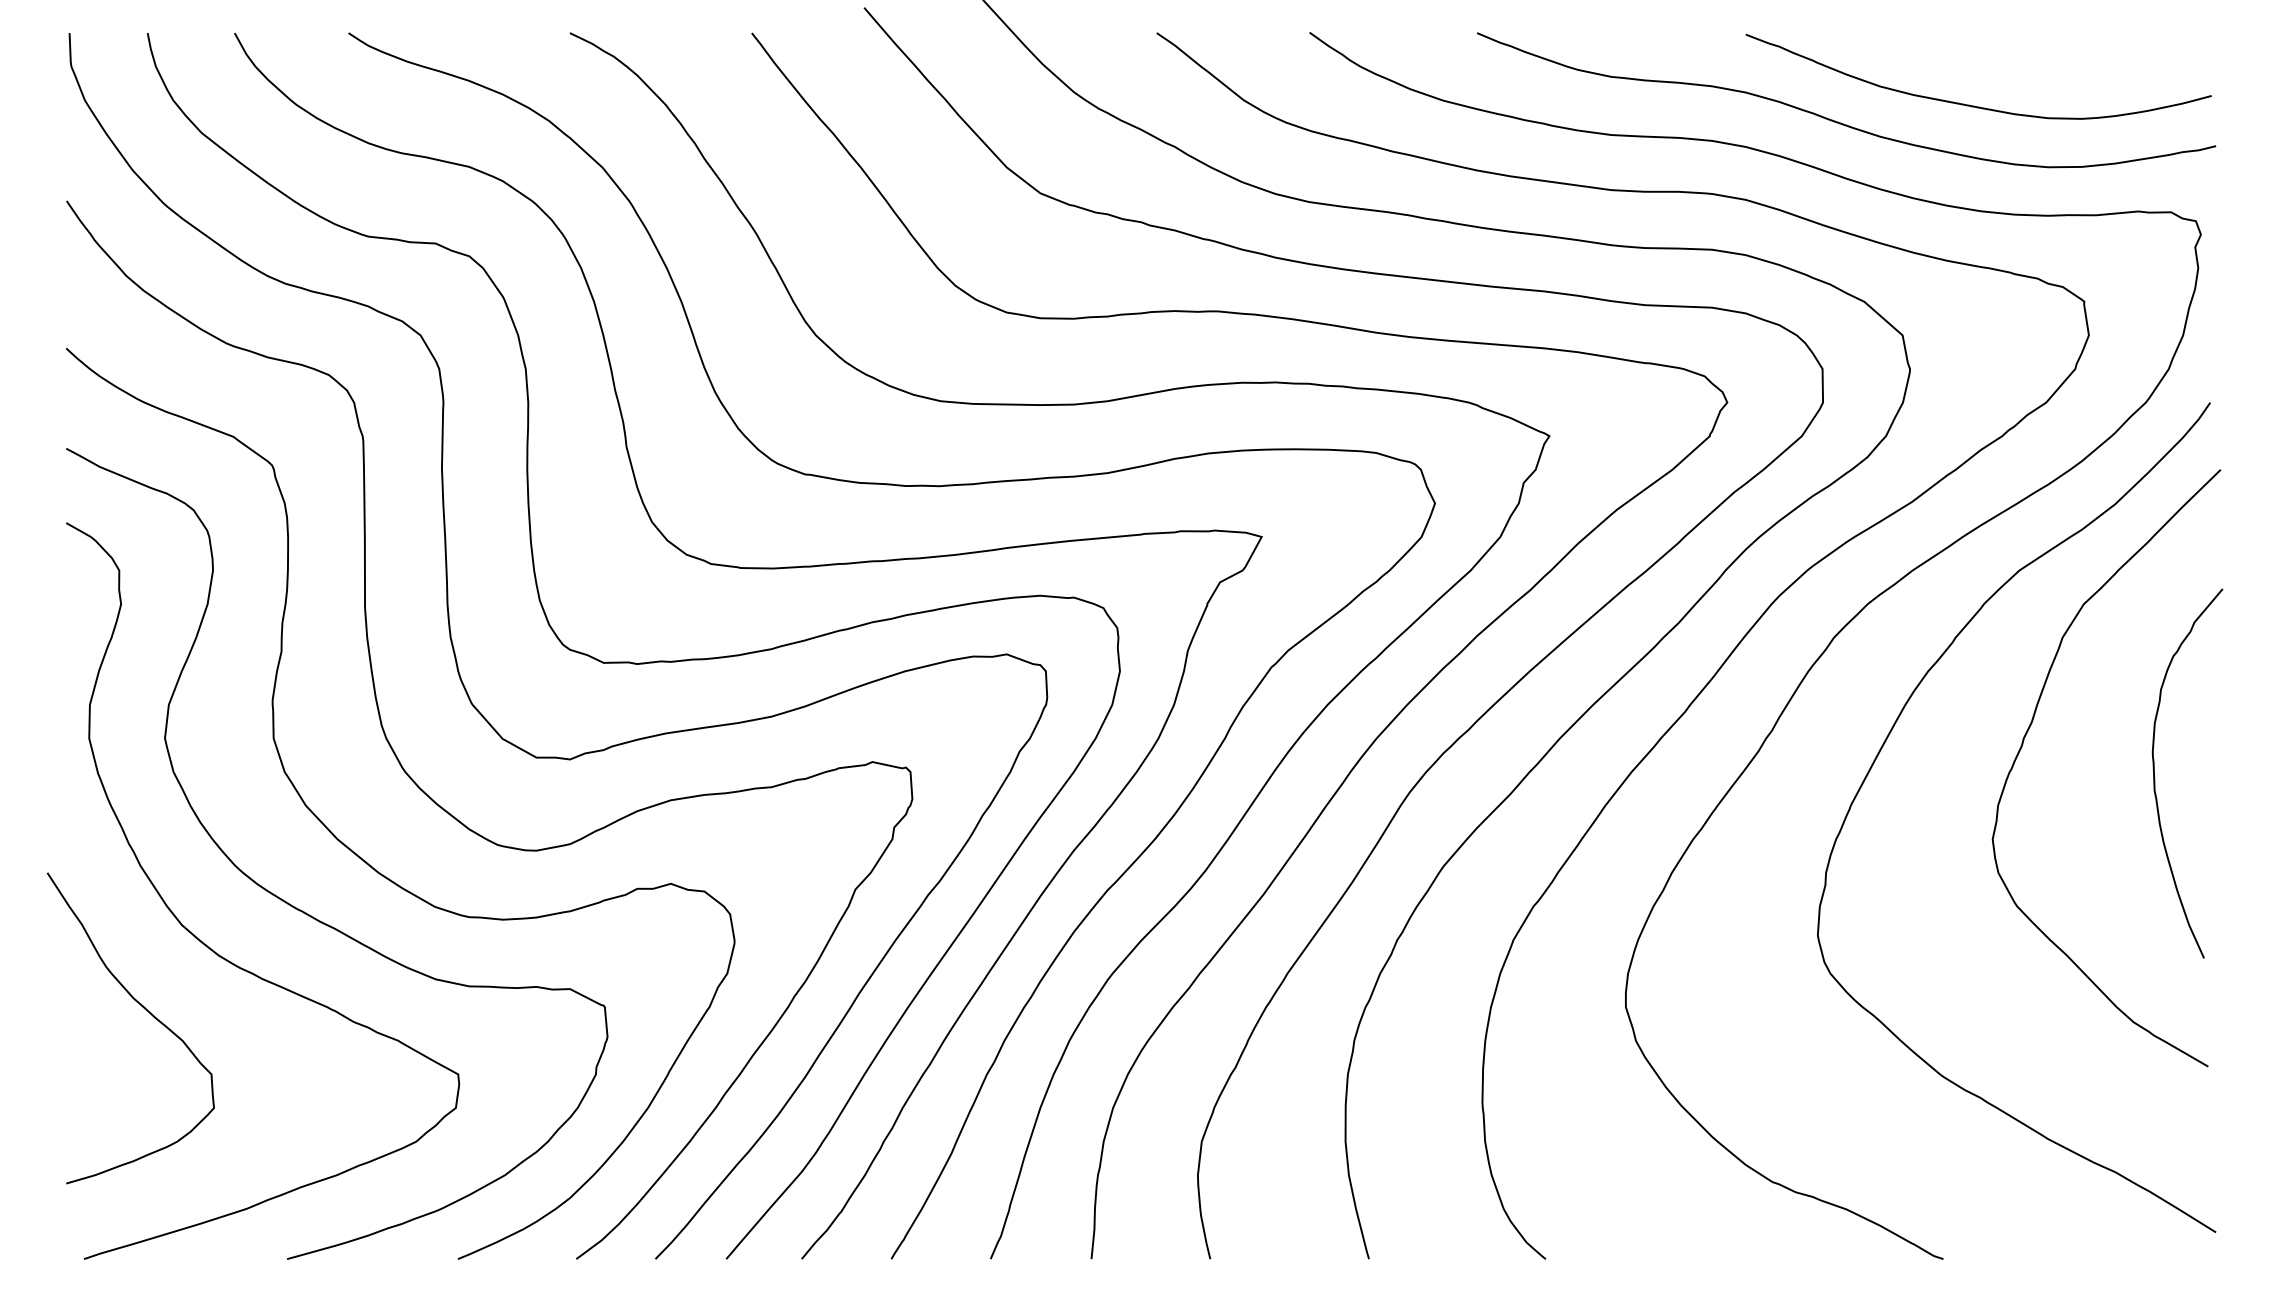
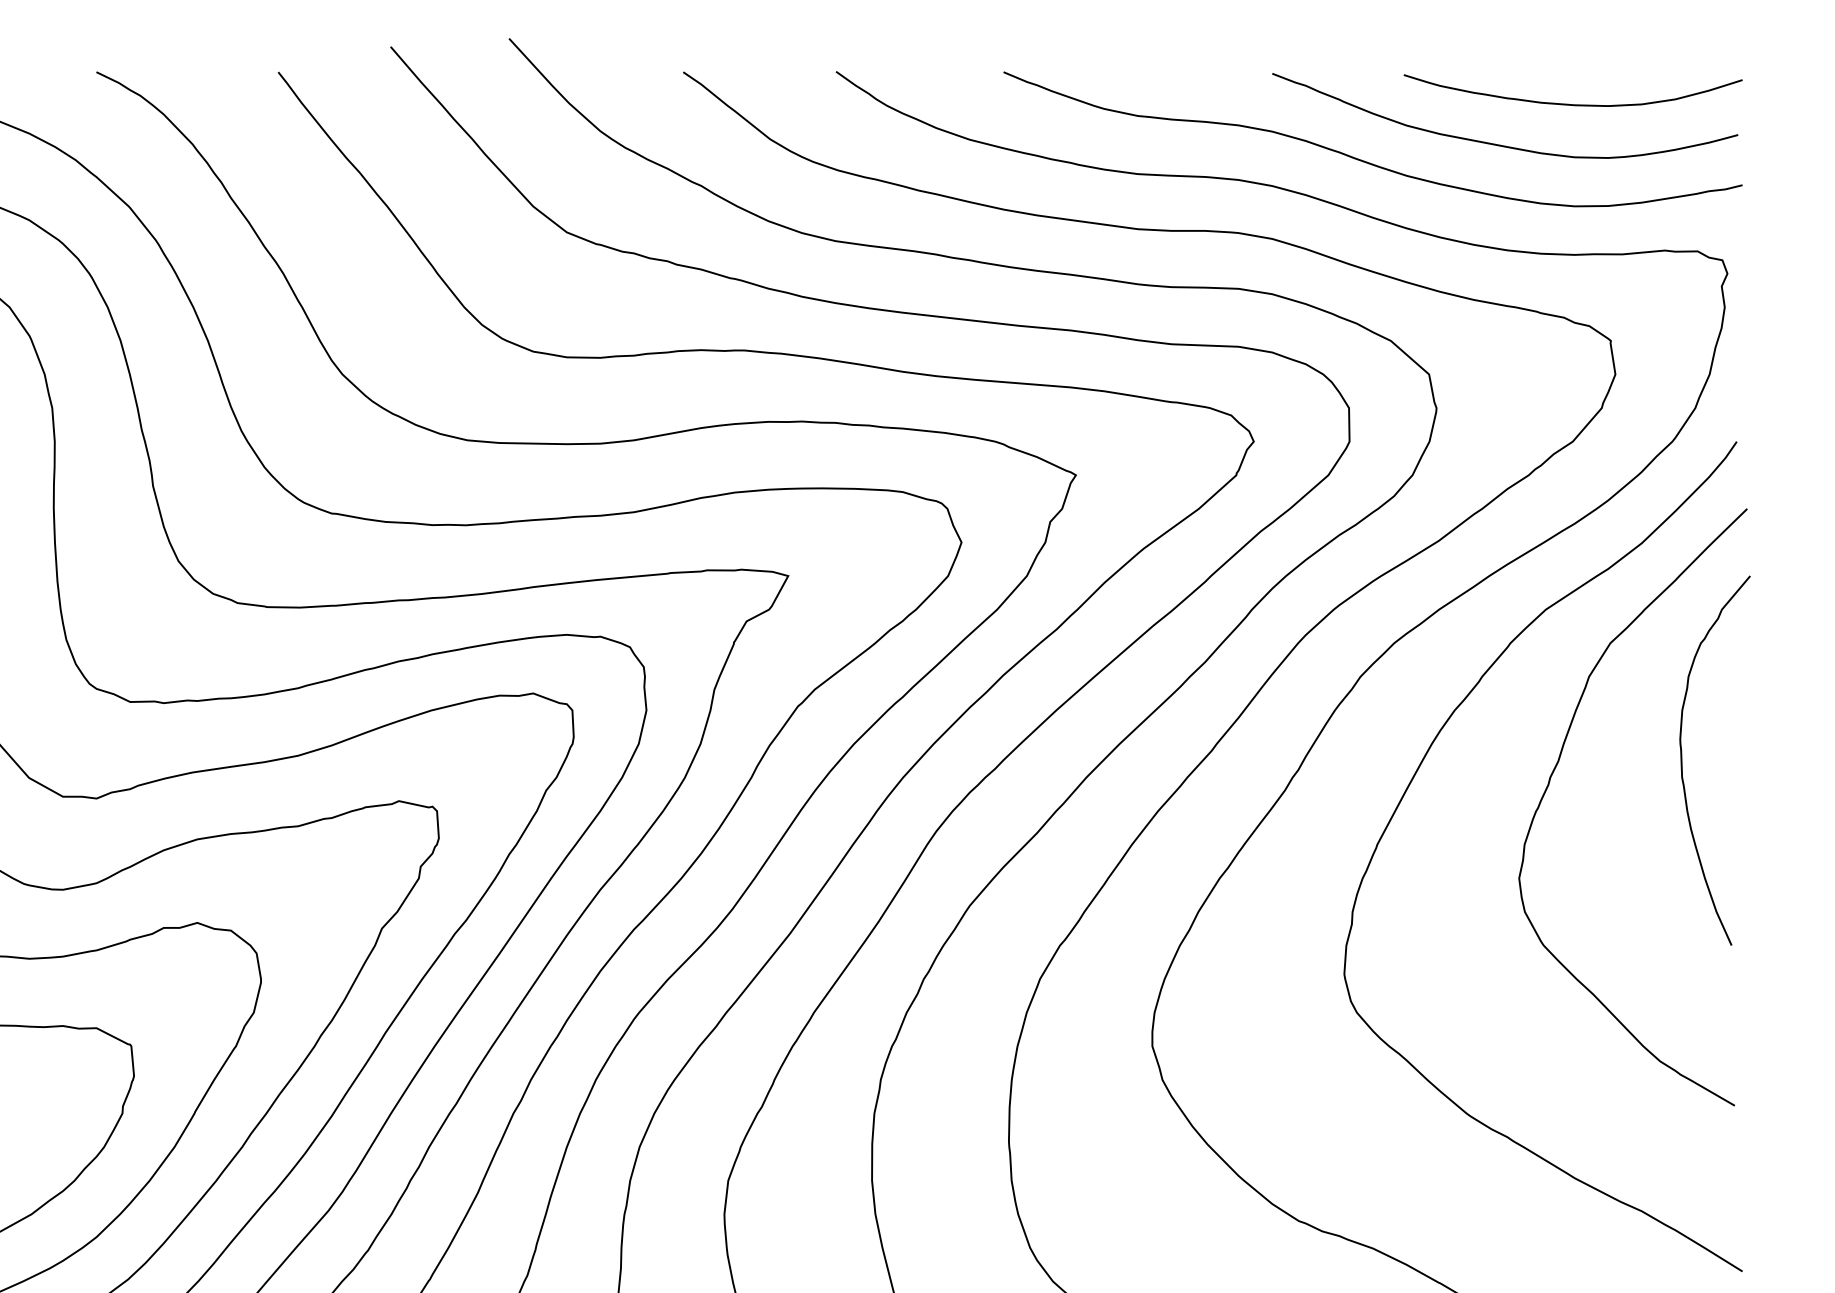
curve: (2043, 64) -> (1570, 103), added
curve: (2155, 778) -> (1683, 765), moved

